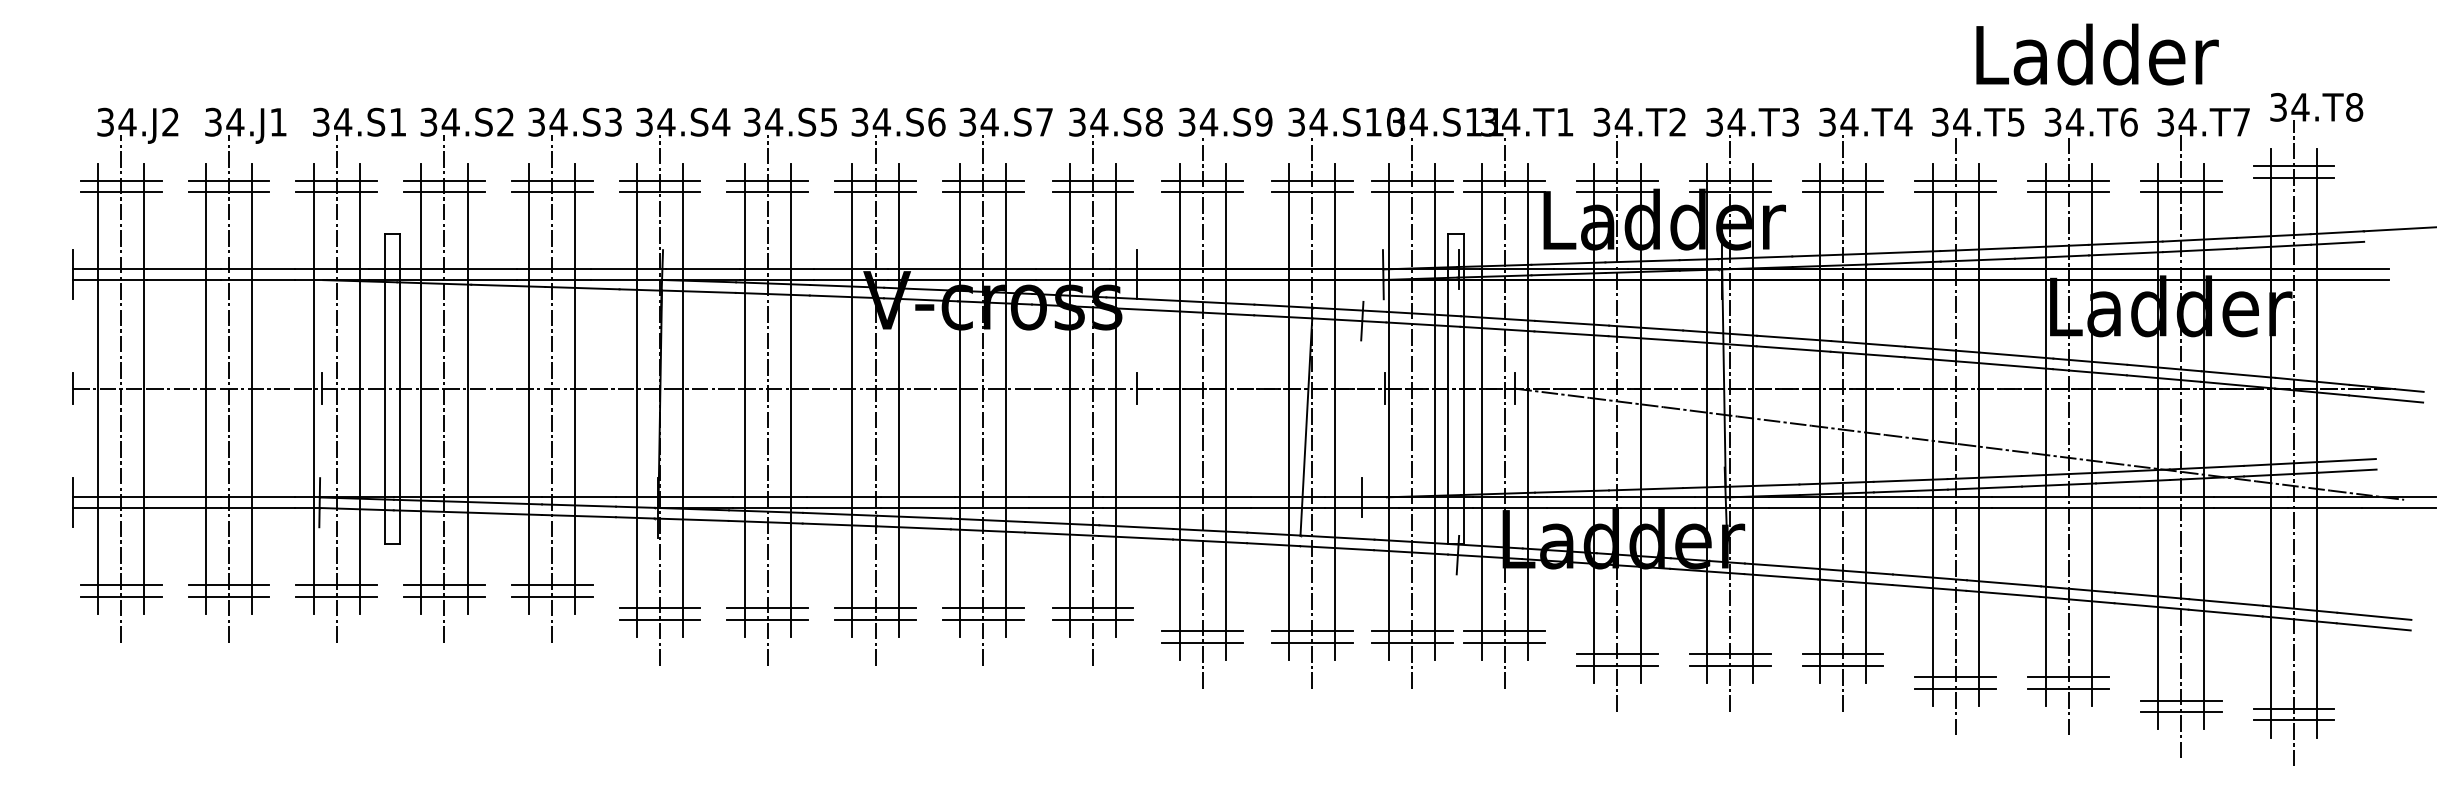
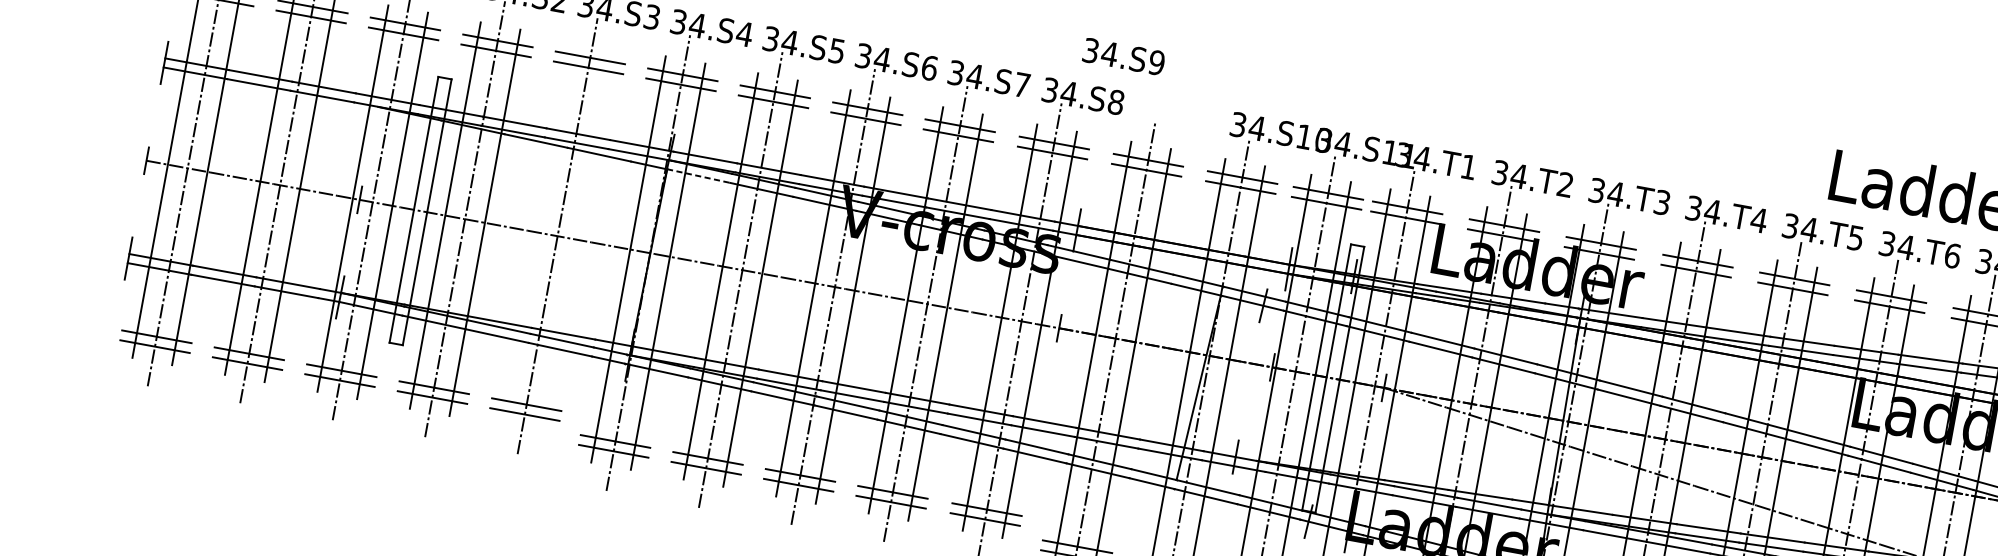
text: (1225, 121) -> (1124, 56), moved
line: (699, 291) -> (699, 176), solid -> dashed
line: (529, 388) -> (538, 232), removed
line: (575, 388) -> (577, 239), removed

